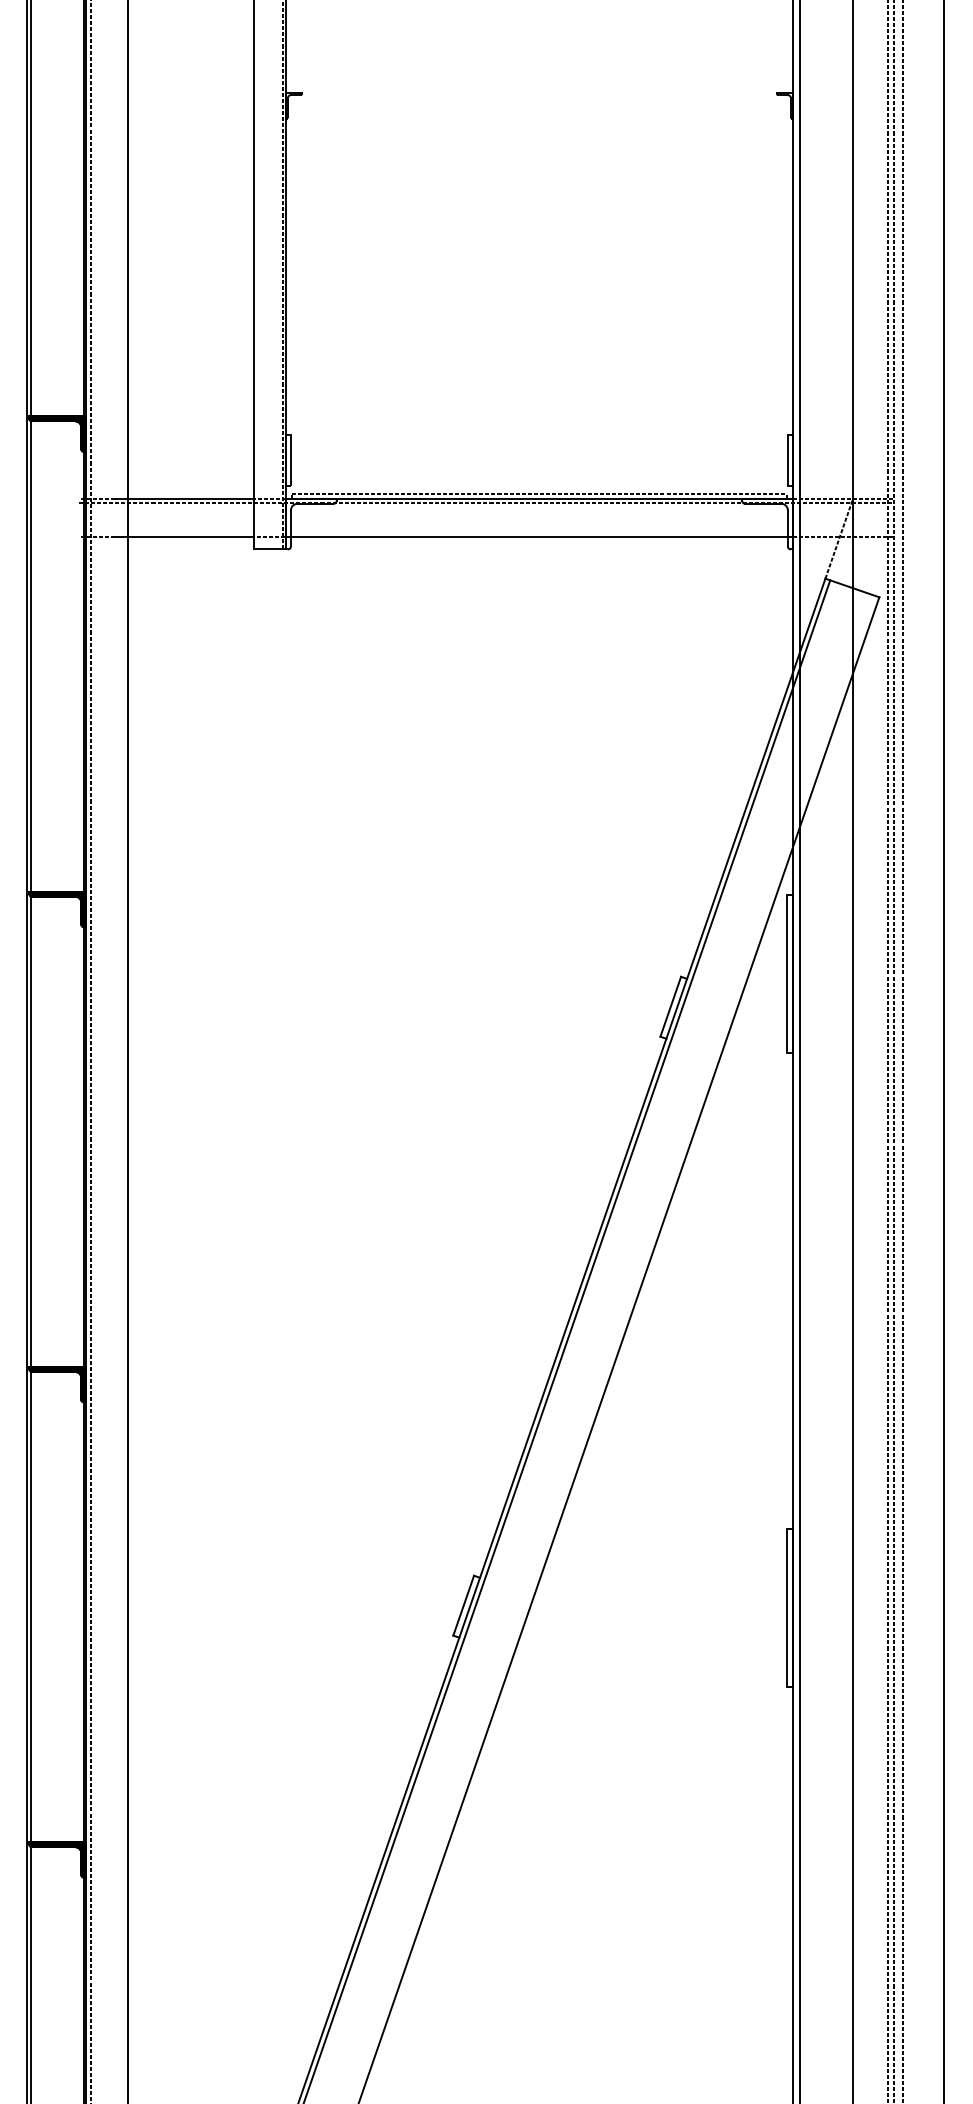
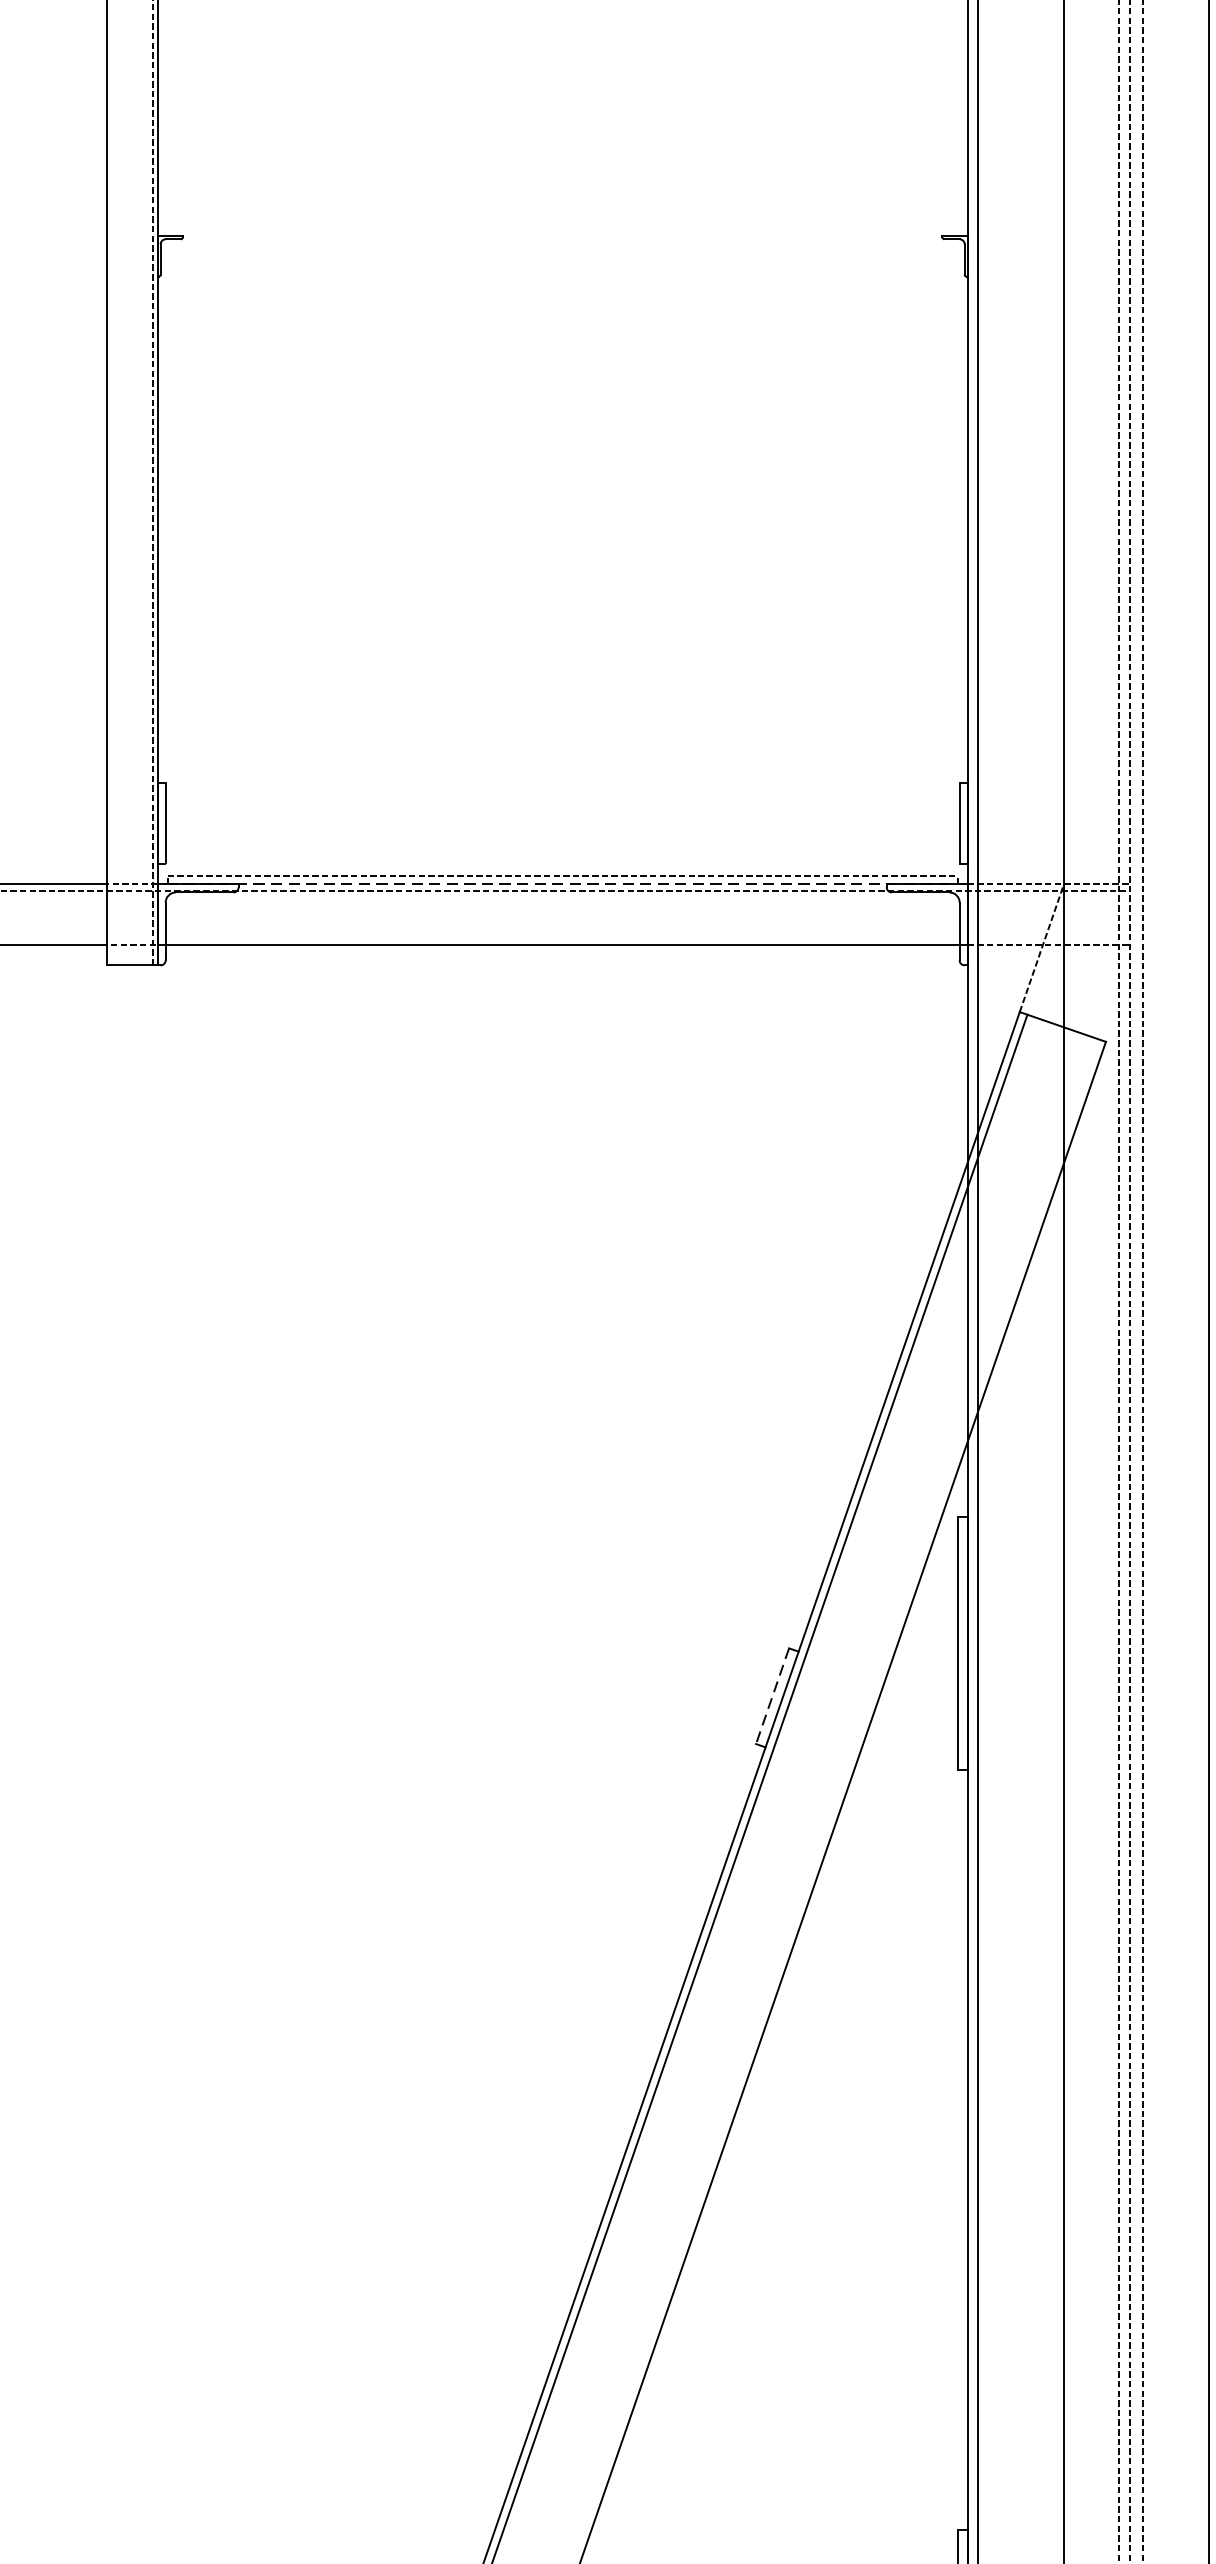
line: (538, 498) -> (561, 883), solid -> dashed
line: (670, 1006) -> (772, 1695), solid -> dashed

